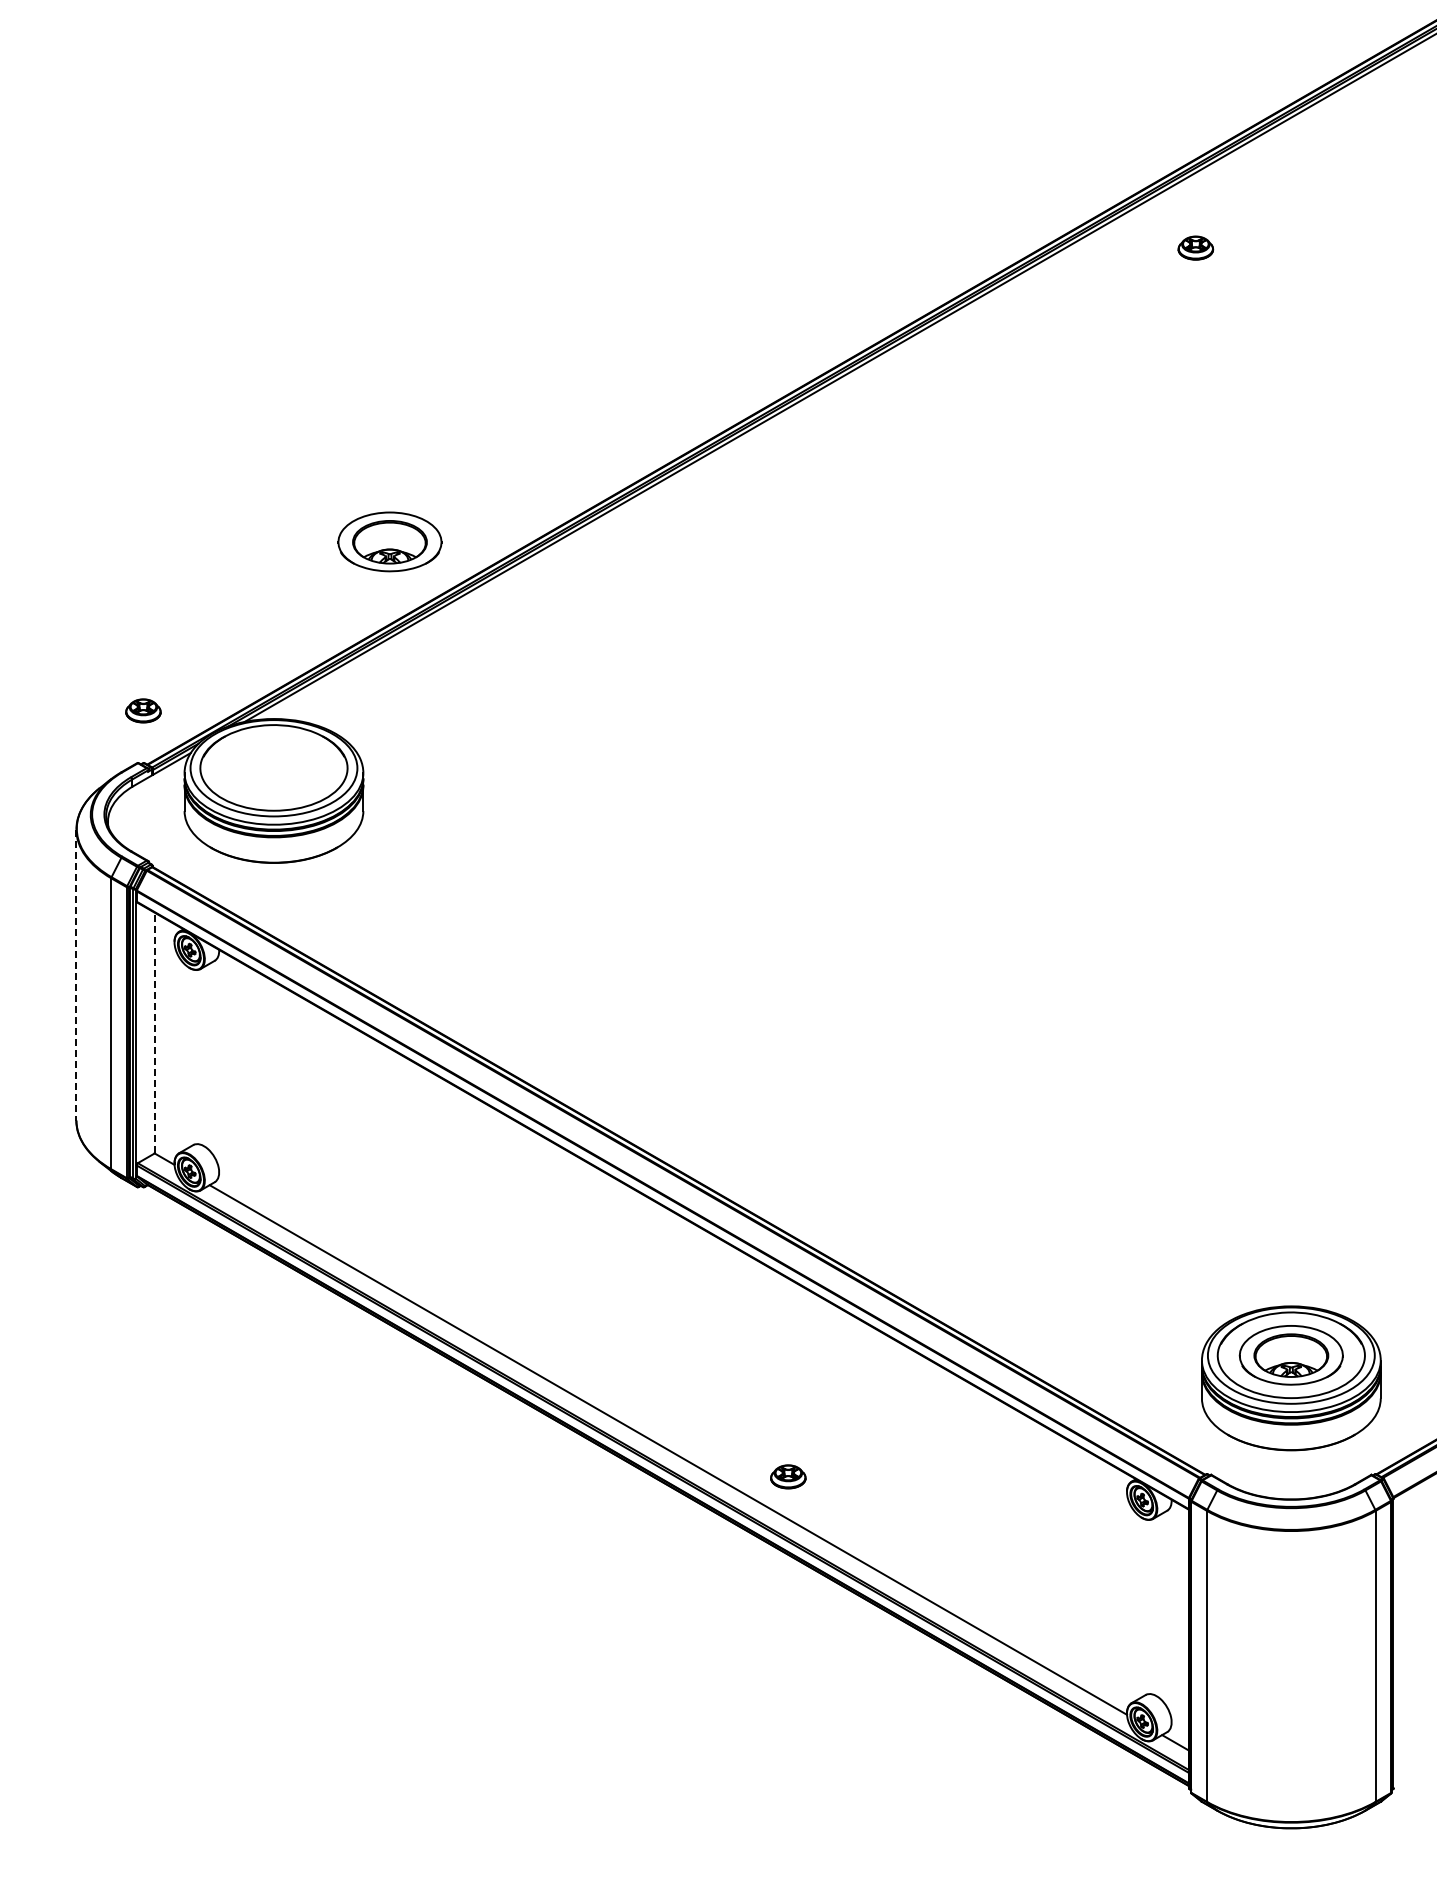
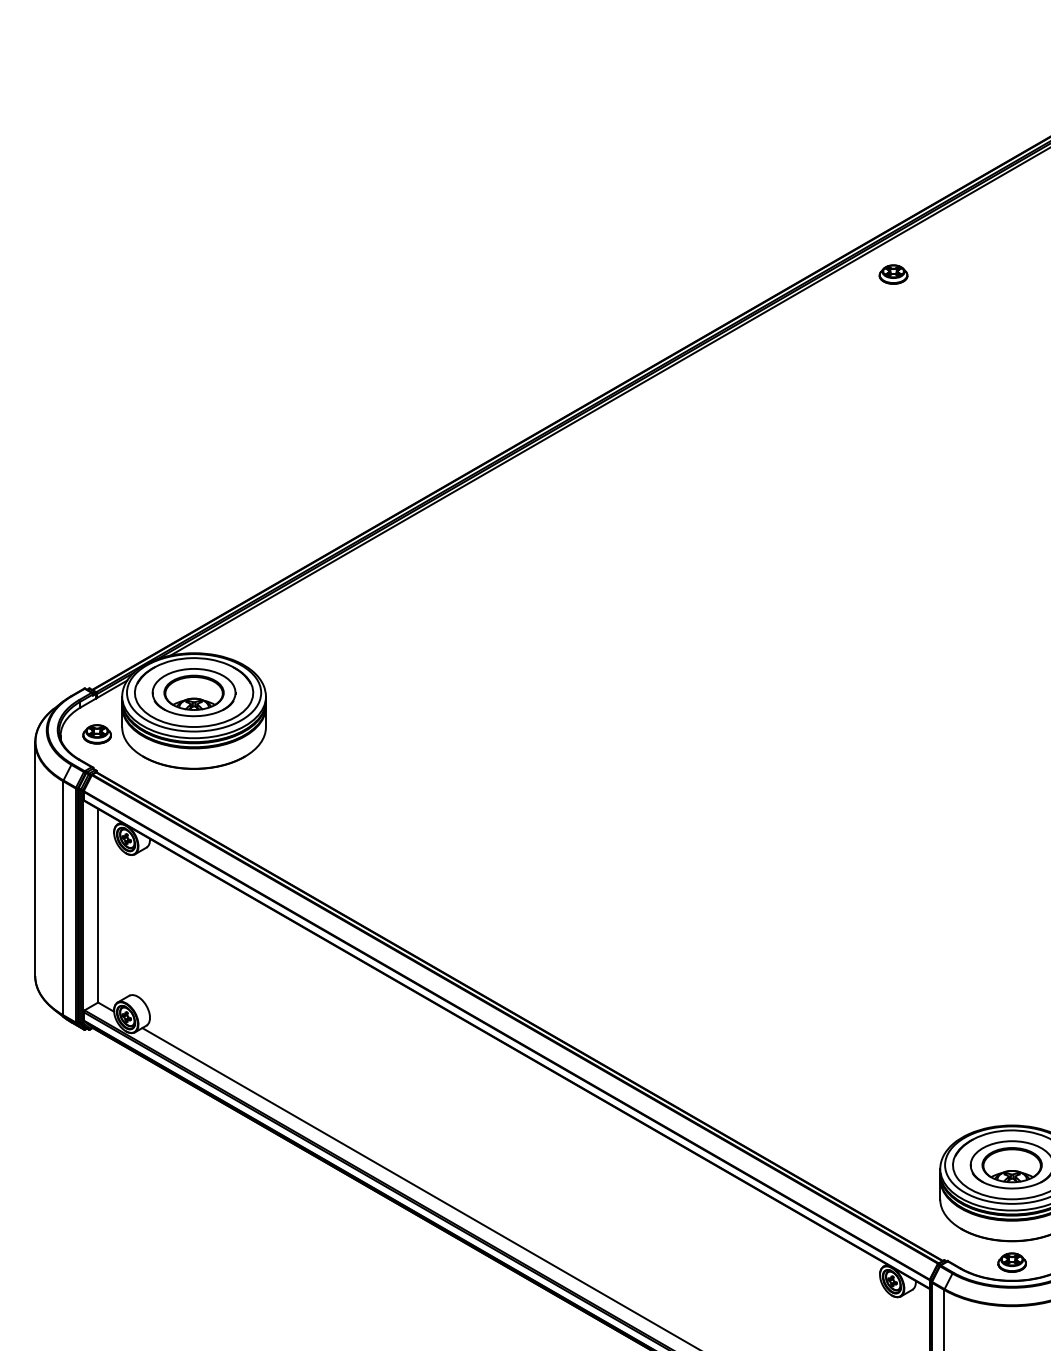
part: (1195, 247) -> (893, 274), moved
part: (389, 541) -> (193, 692), moved
part: (143, 710) -> (97, 734), moved
line: (76, 975) -> (35, 859), dashed -> solid
line: (154, 1032) -> (98, 905), dashed -> solid
part: (788, 1476) -> (1012, 1262), moved

